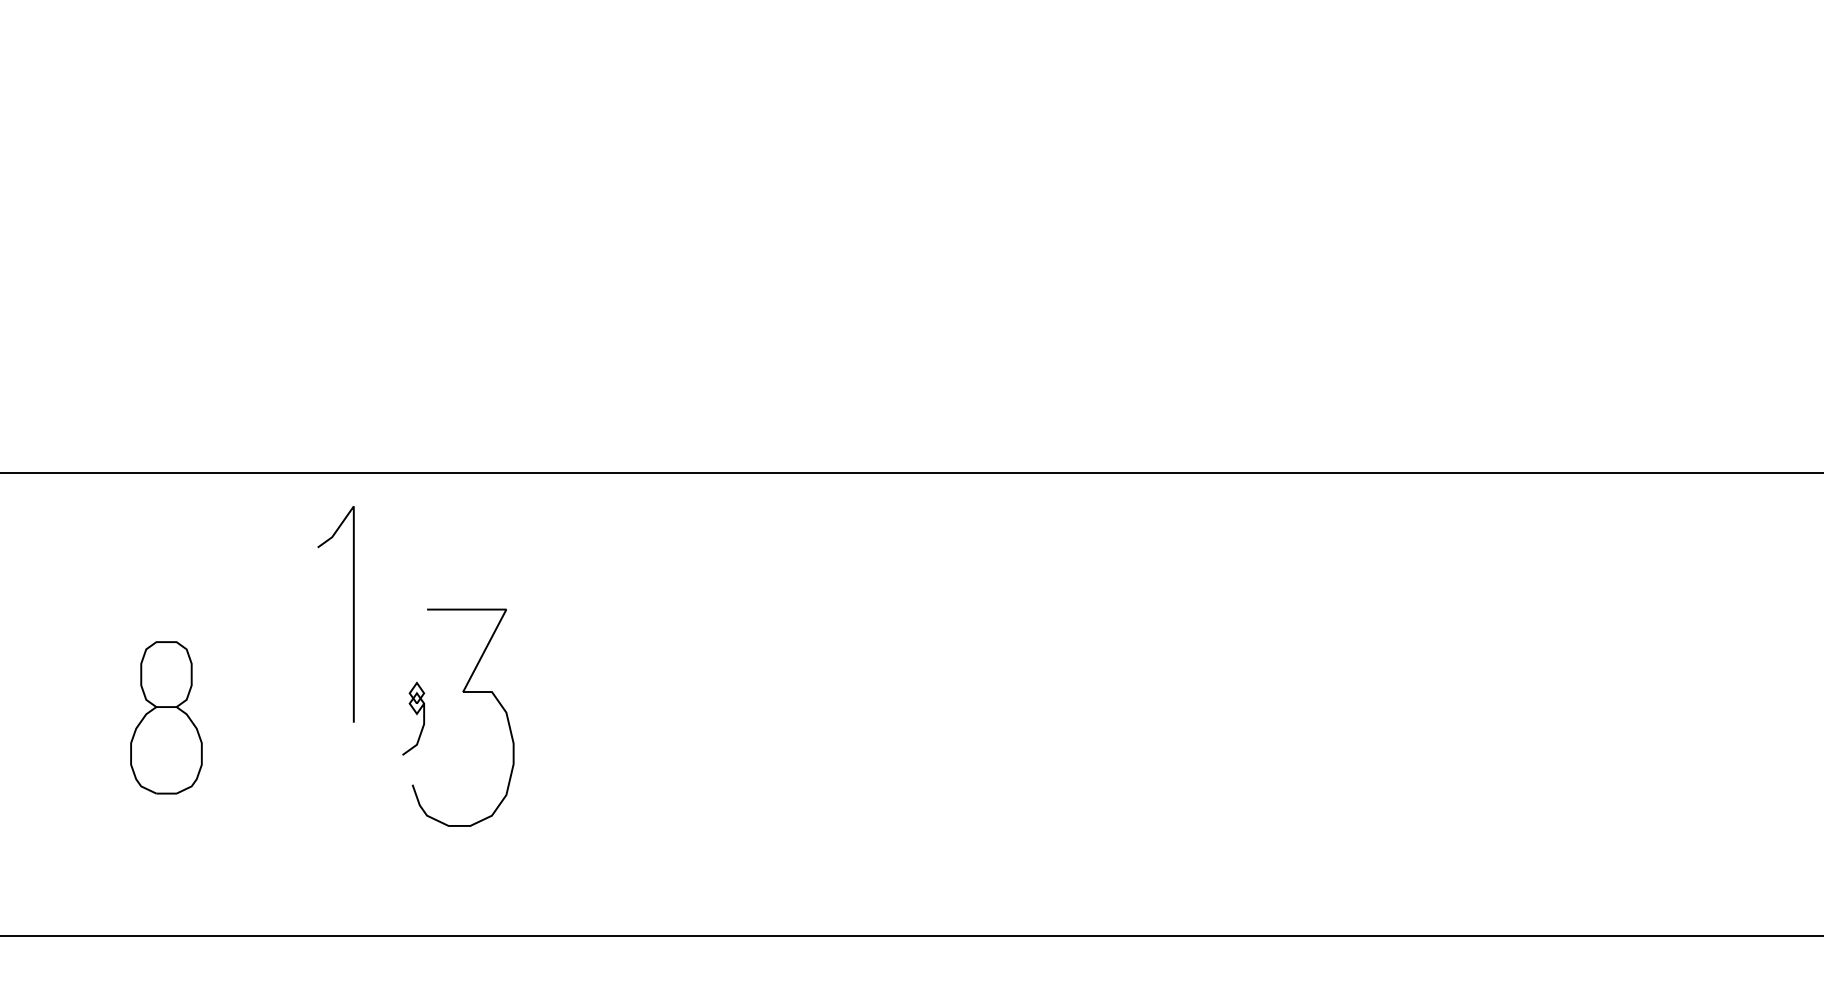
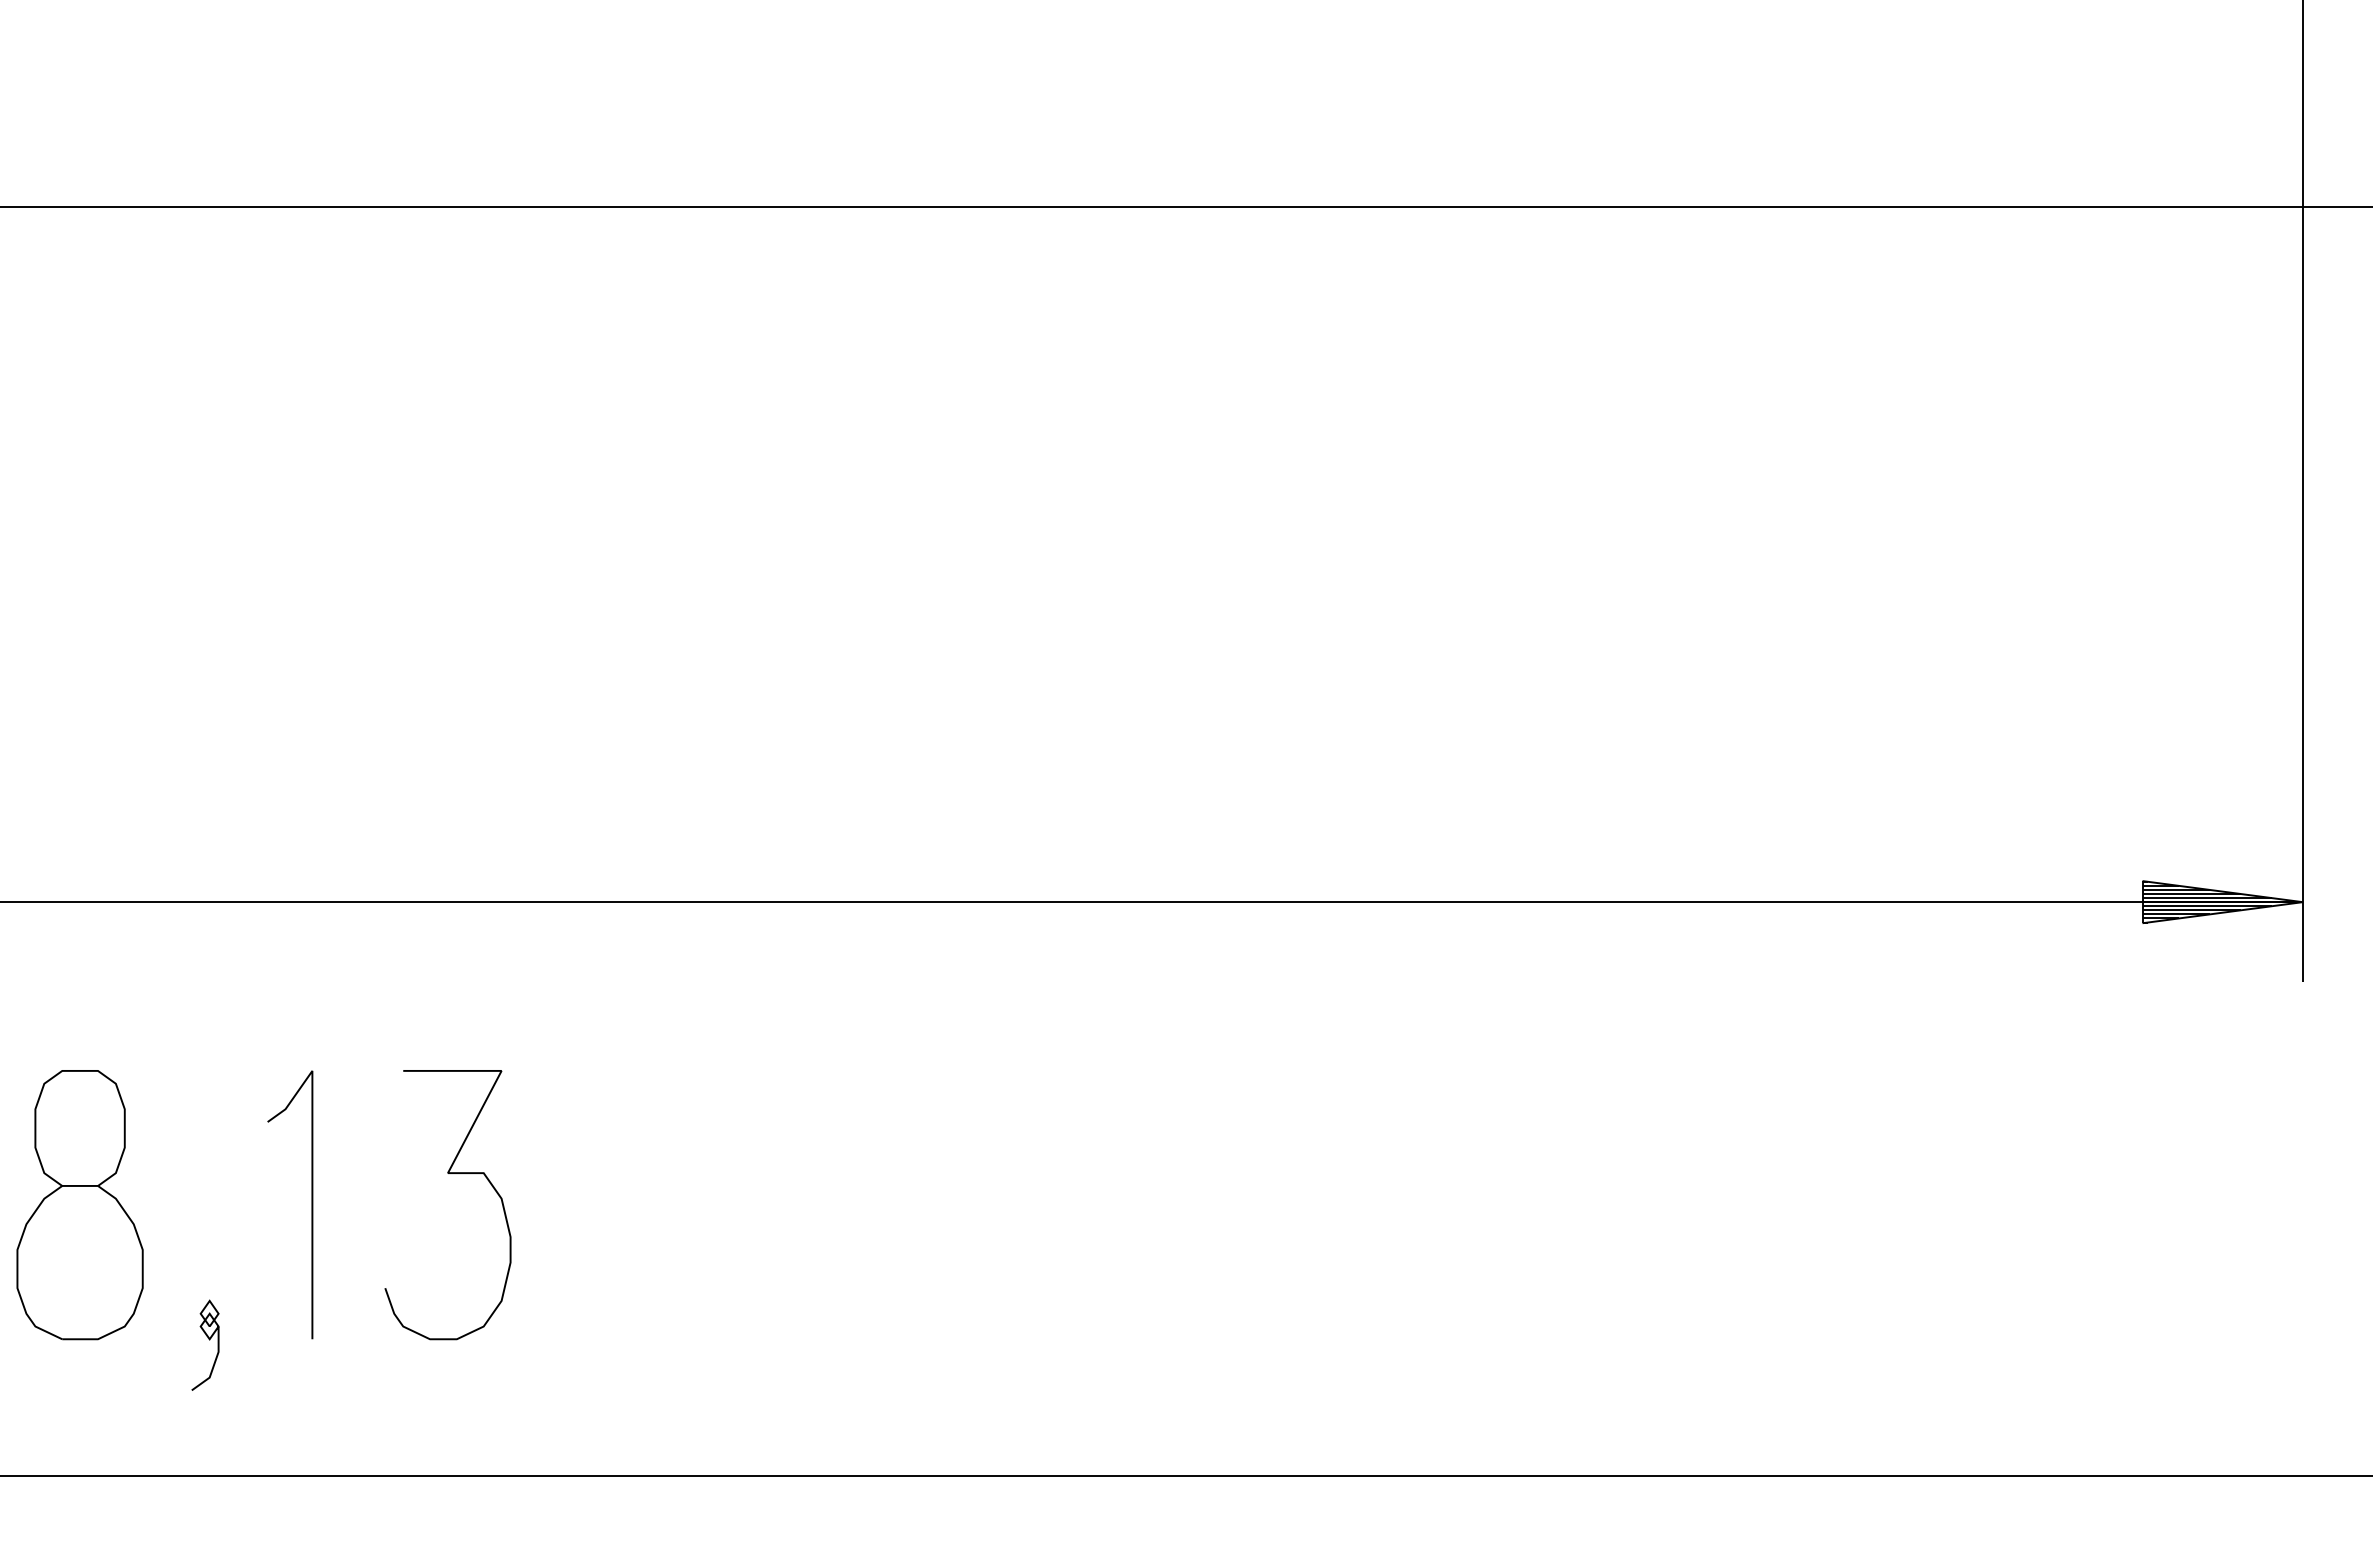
line: (353, 614) -> (311, 1204), moved
part: (166, 718) -> (79, 1205), size x1.43
part: (413, 718) -> (205, 1344), moved

